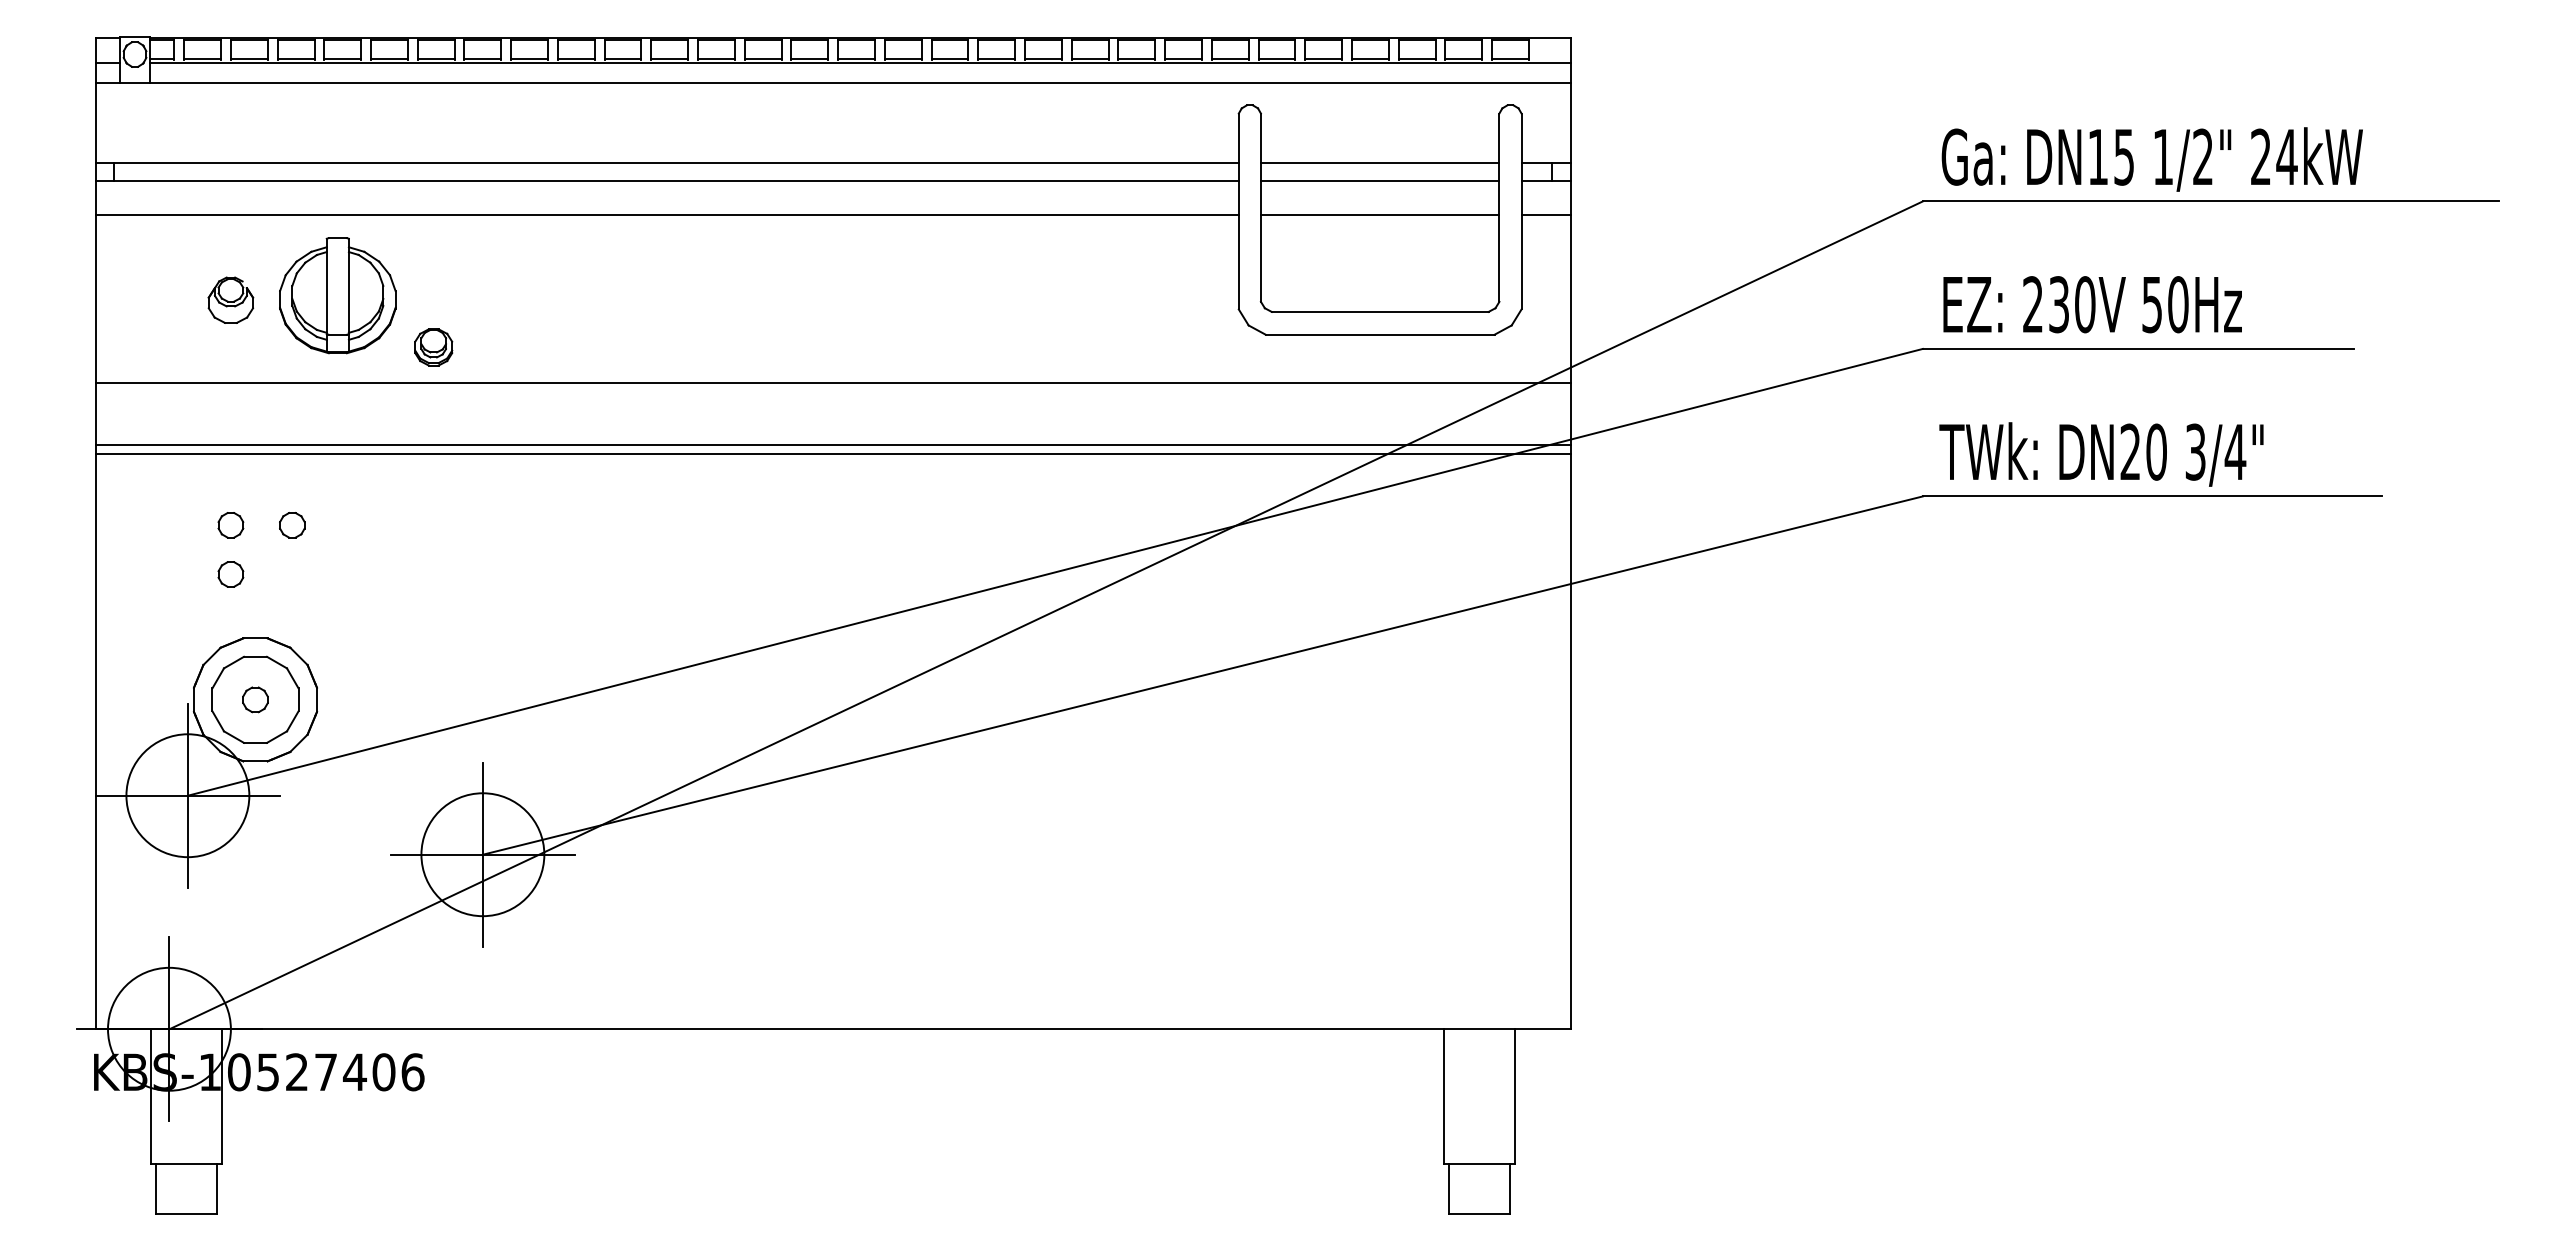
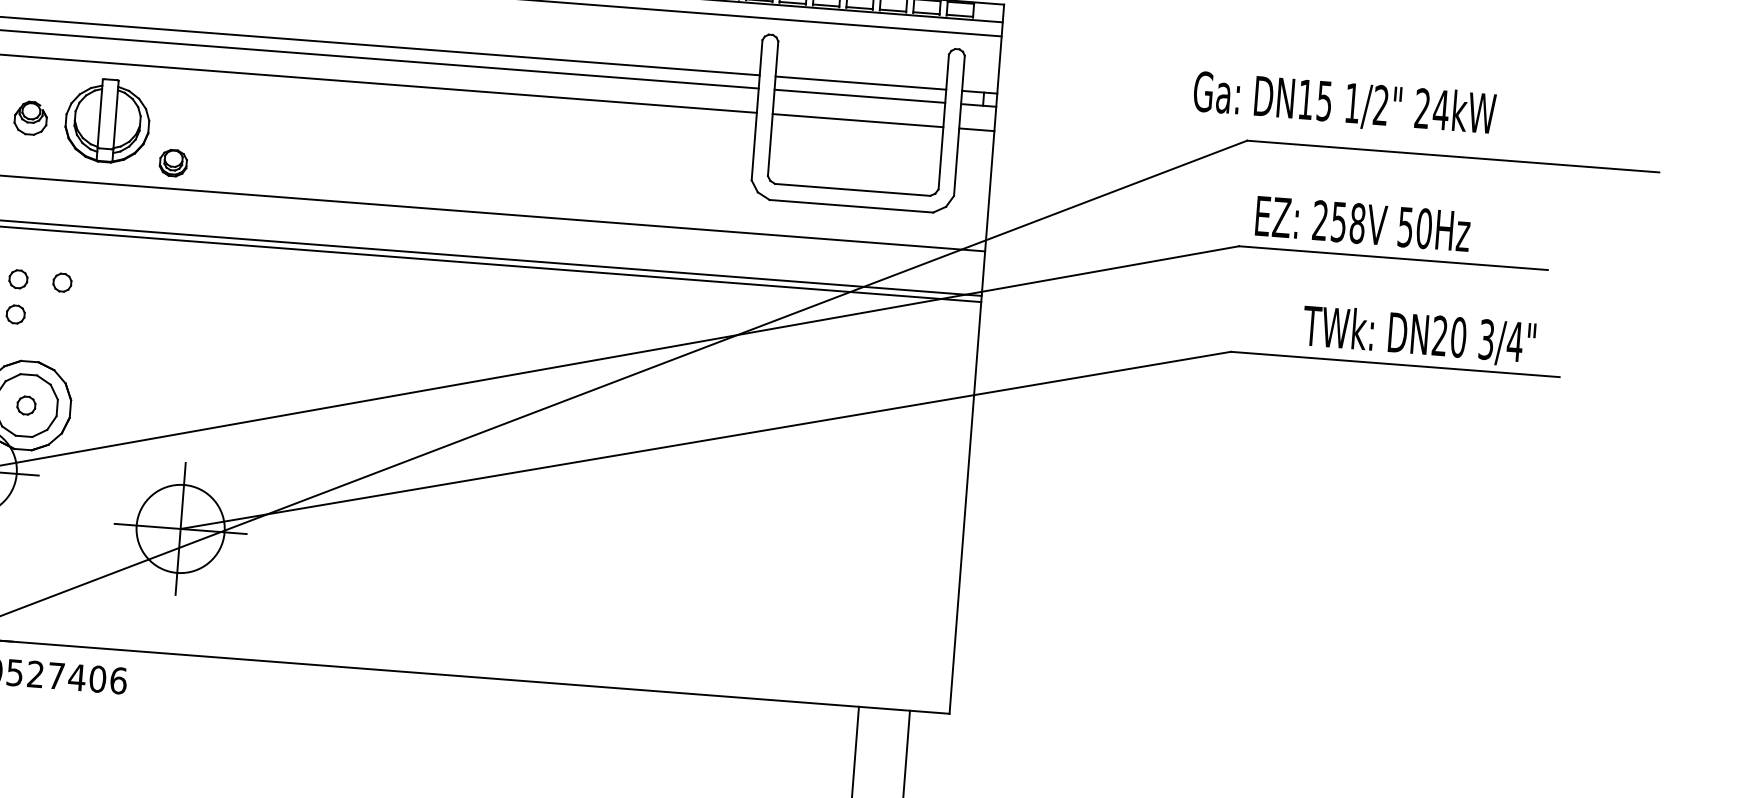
text: (2151, 159) -> (1344, 104), moved
text: (2072, 304) -> (1348, 222), 230V -> 258V
text: (2101, 454) -> (1419, 336), moved

